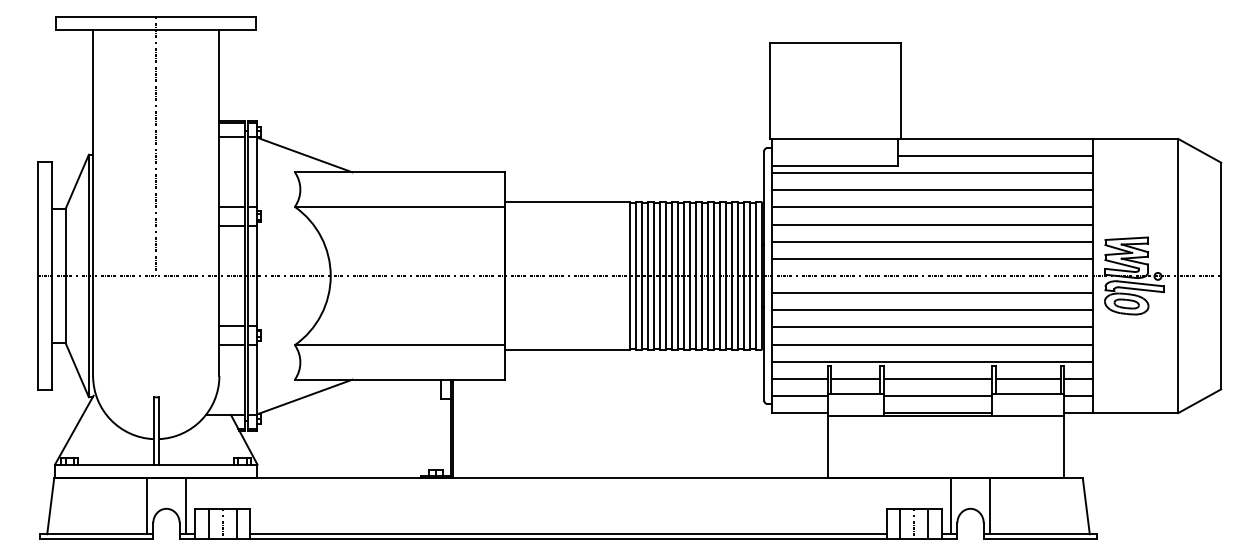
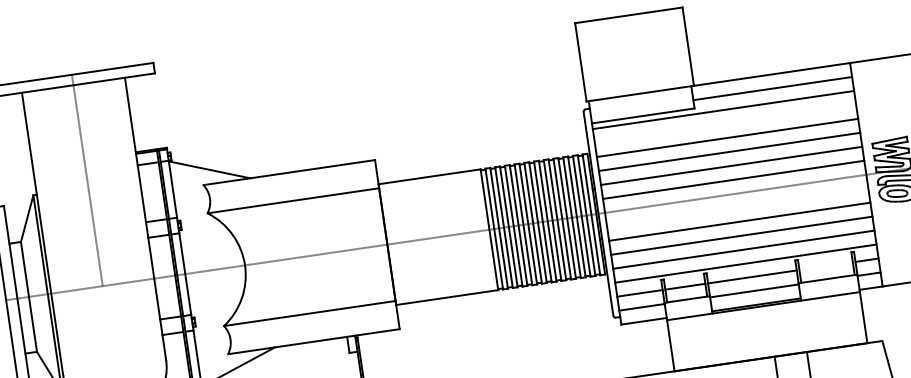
line: (932, 190) -> (725, 124), removed
line: (932, 293) -> (737, 208), removed
line: (1028, 378) -> (826, 265), removed

